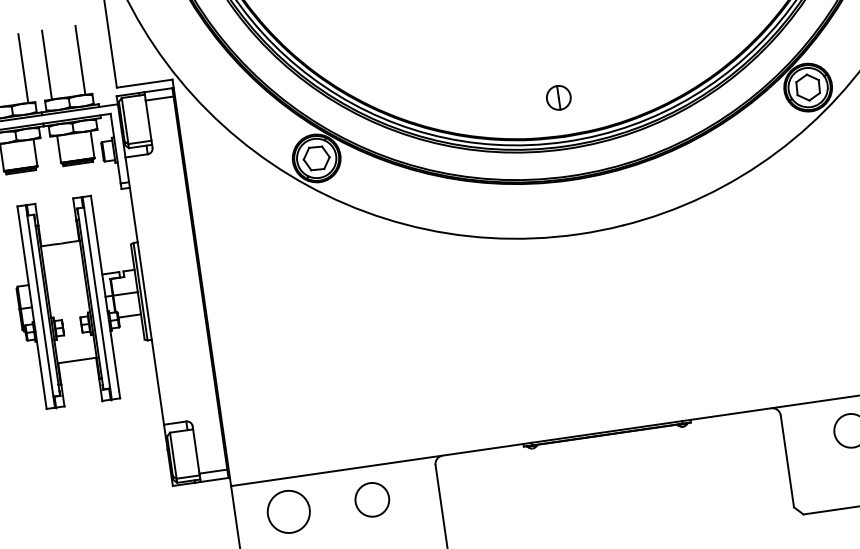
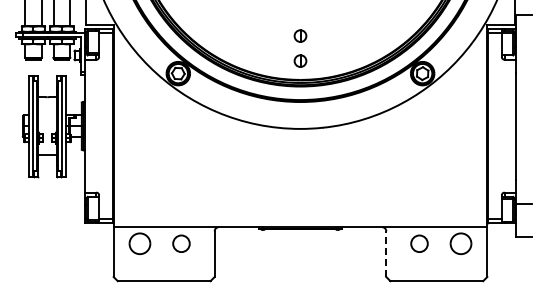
part: (551, 46) -> (300, 35), added
line: (787, 461) -> (386, 254), solid -> dashed

